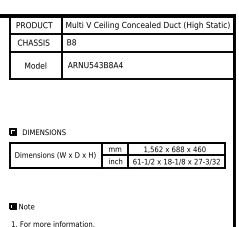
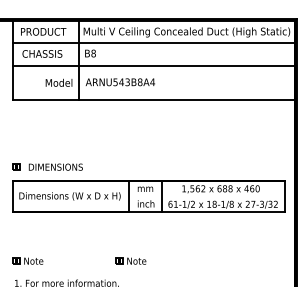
text: (35, 65) -> (58, 82), moved
line: (163, 155) -> (206, 196), removed
part: (103, 206) -> (130, 260), added

